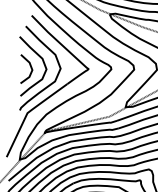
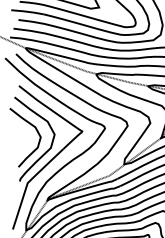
line: (30, 67) -> (24, 137), removed

